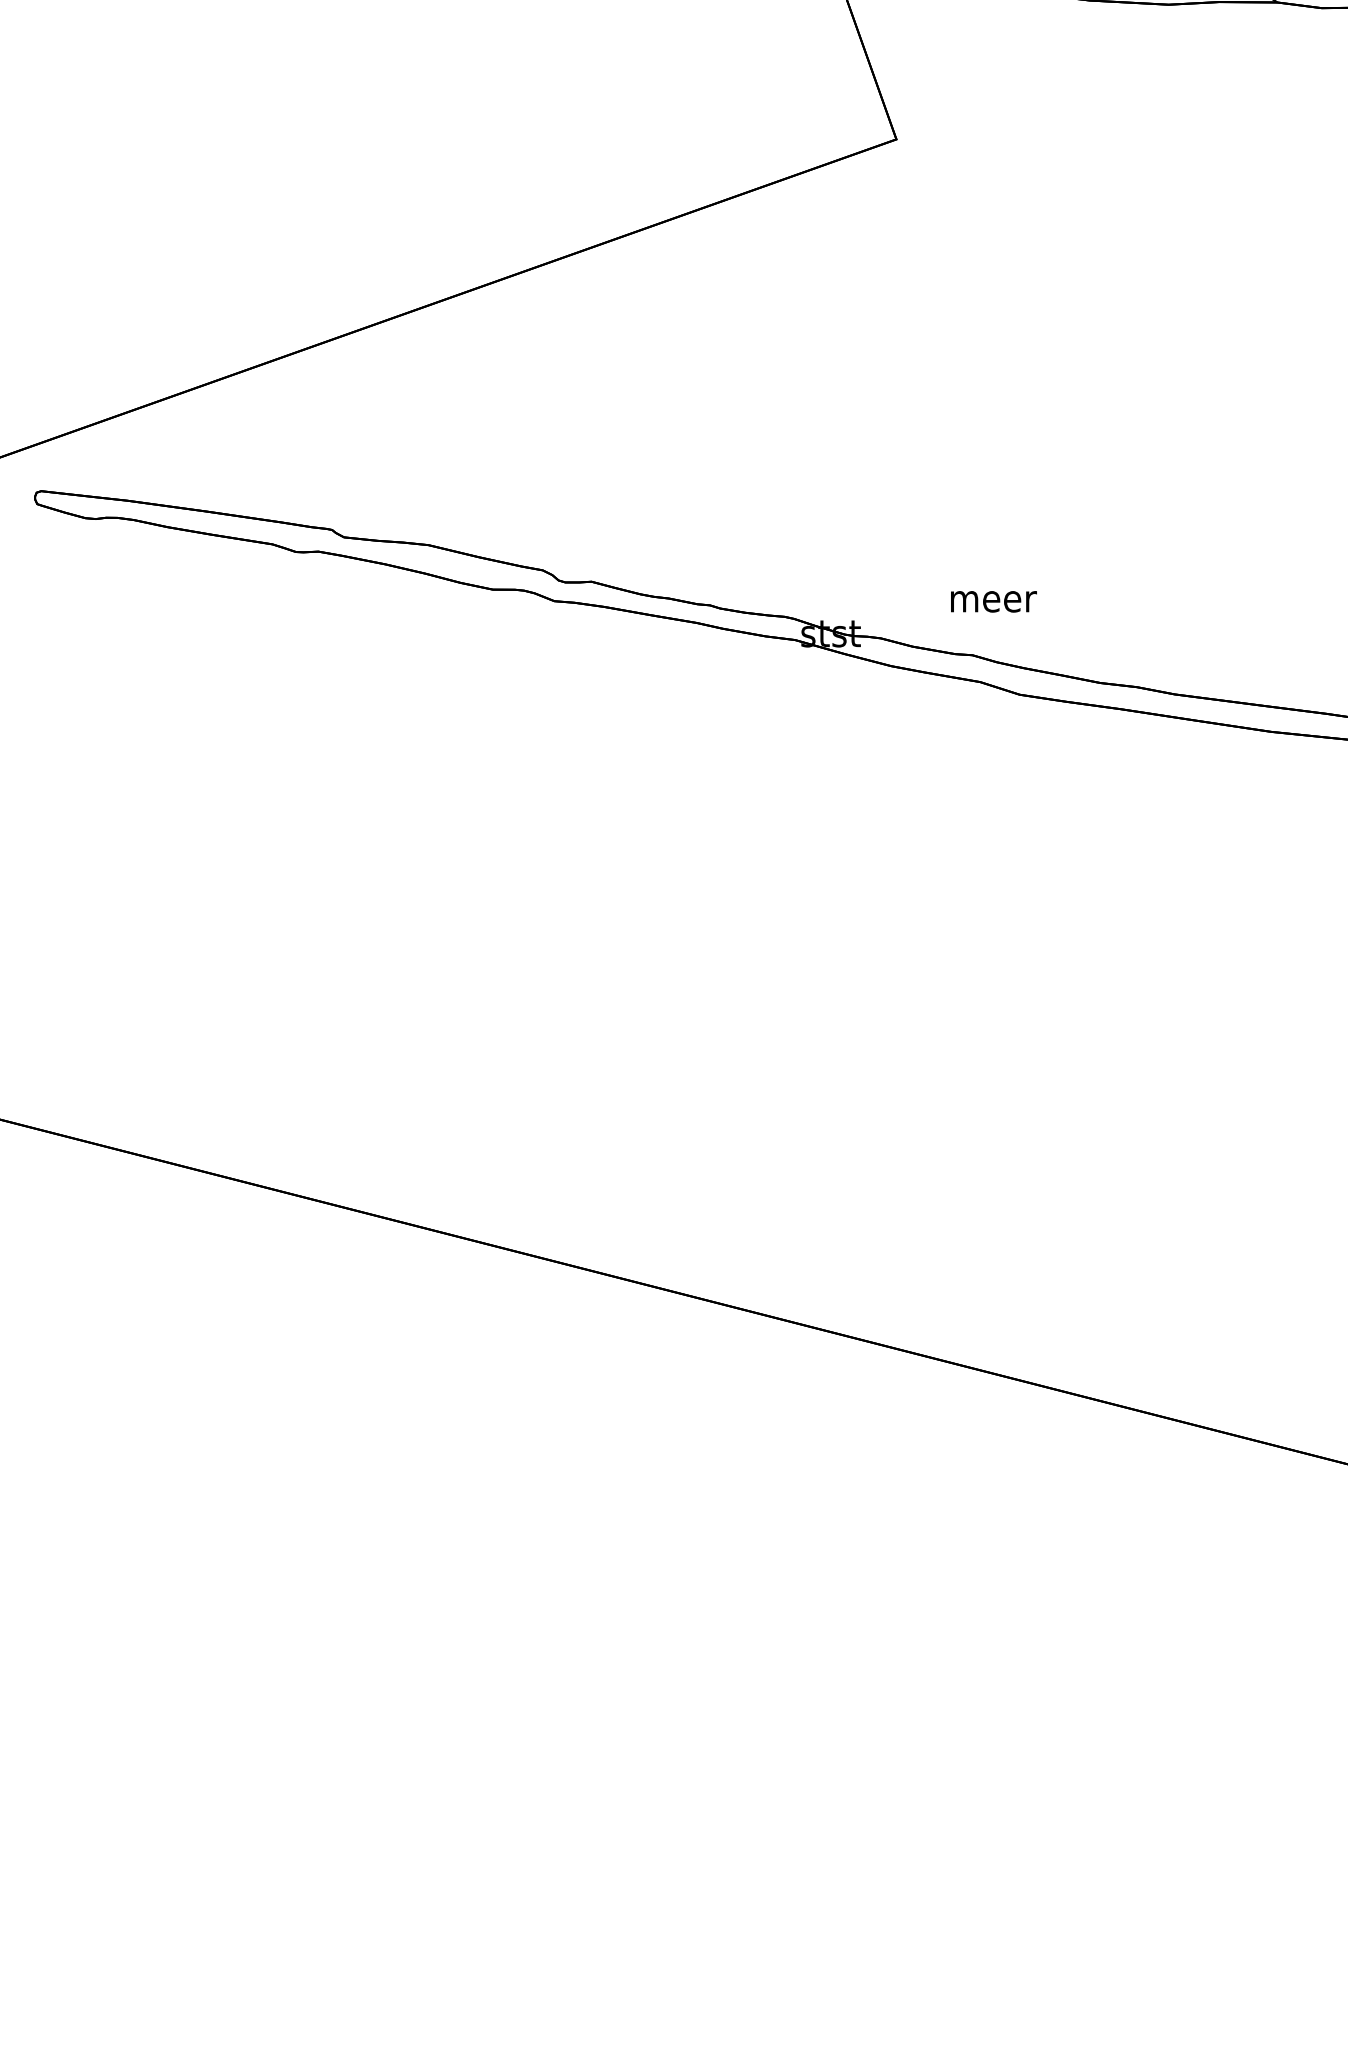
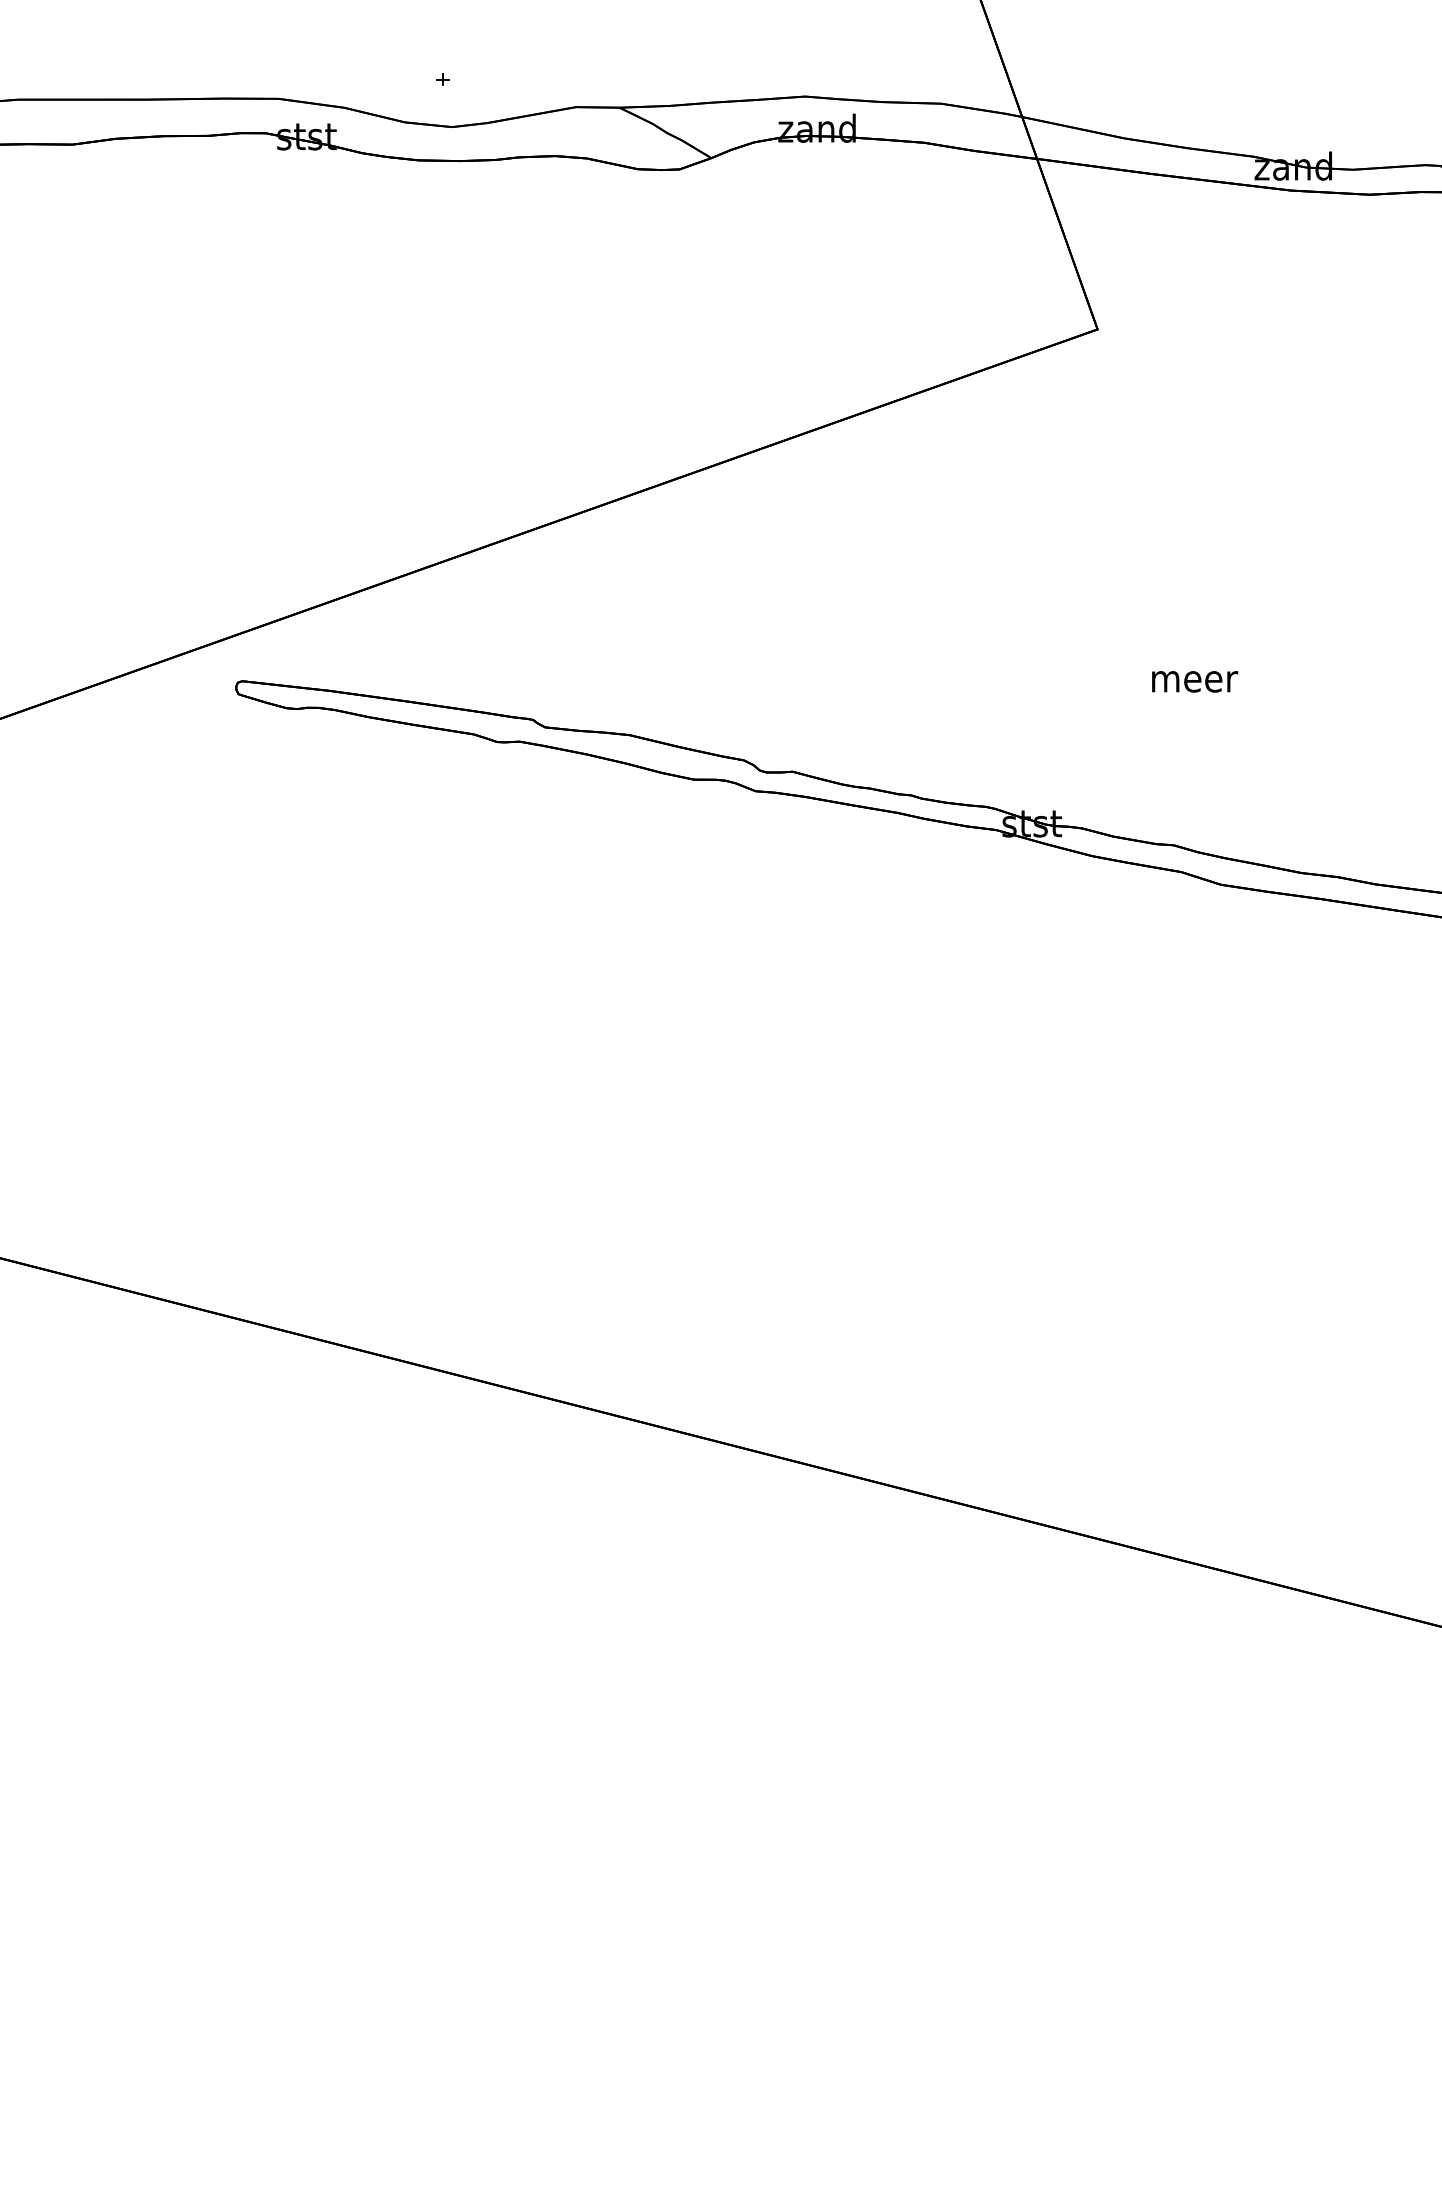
text: (994, 601) -> (1195, 681), moved

